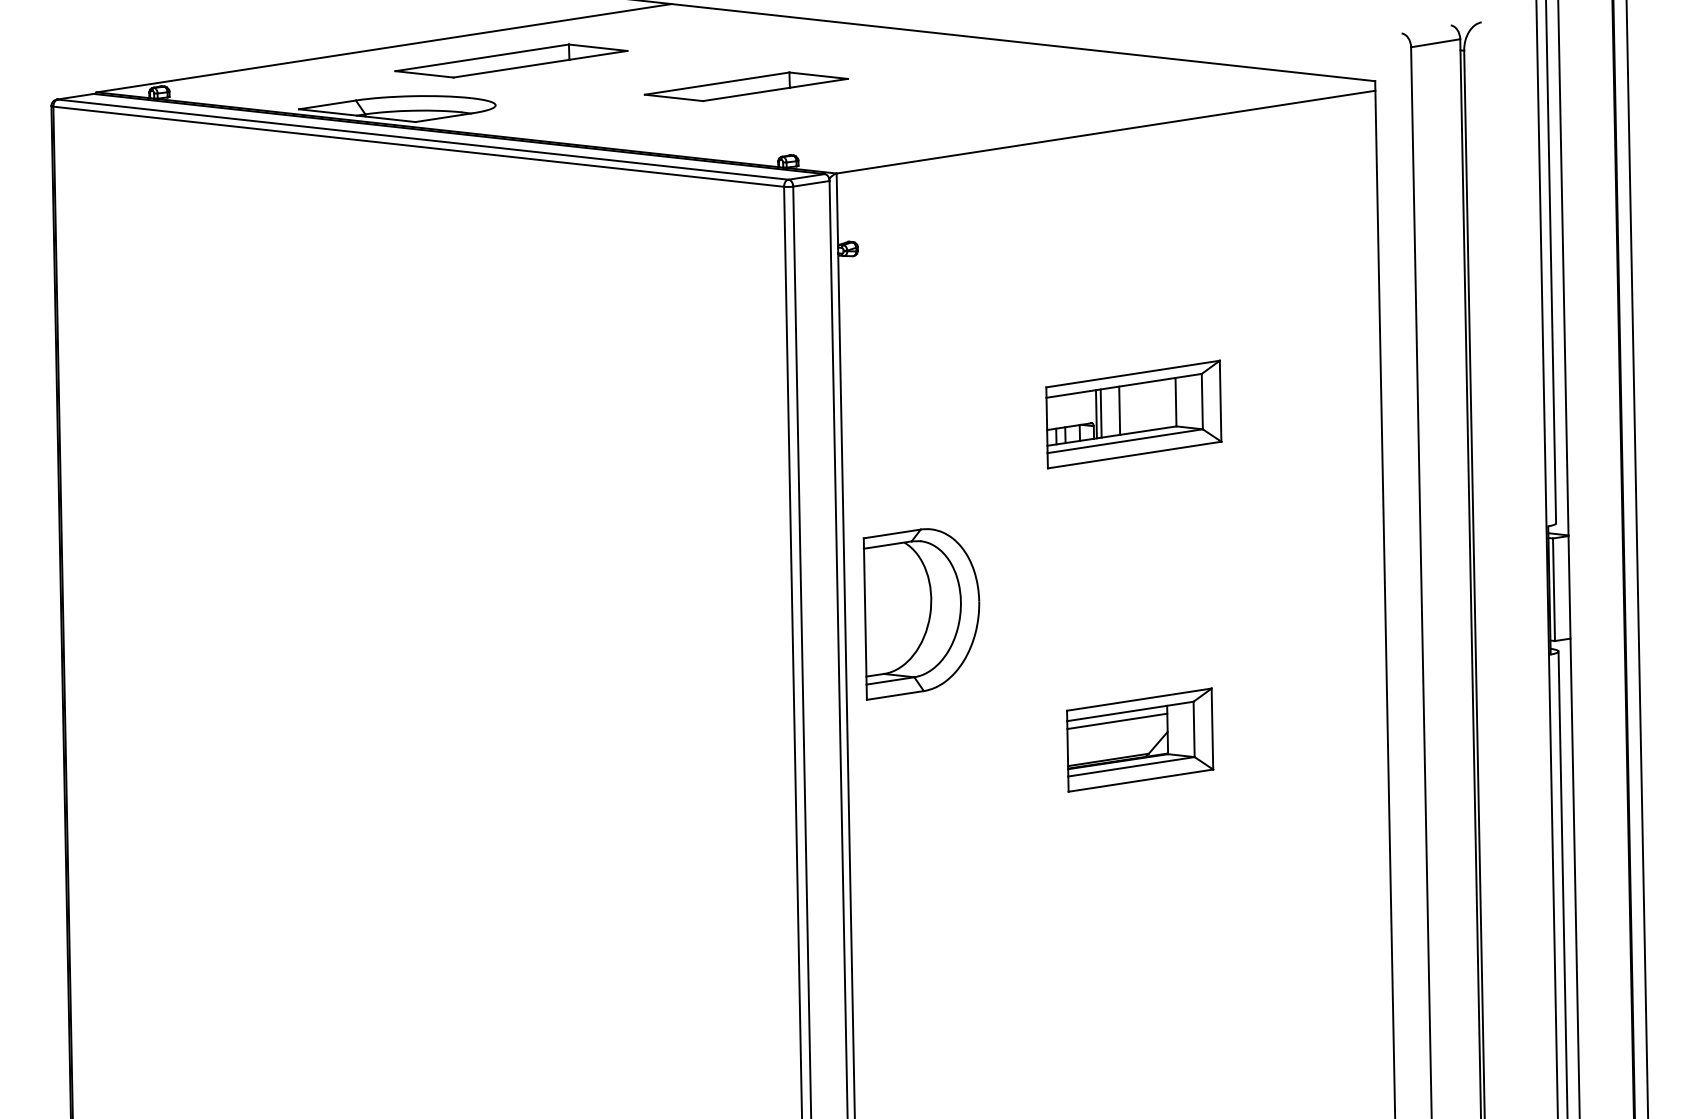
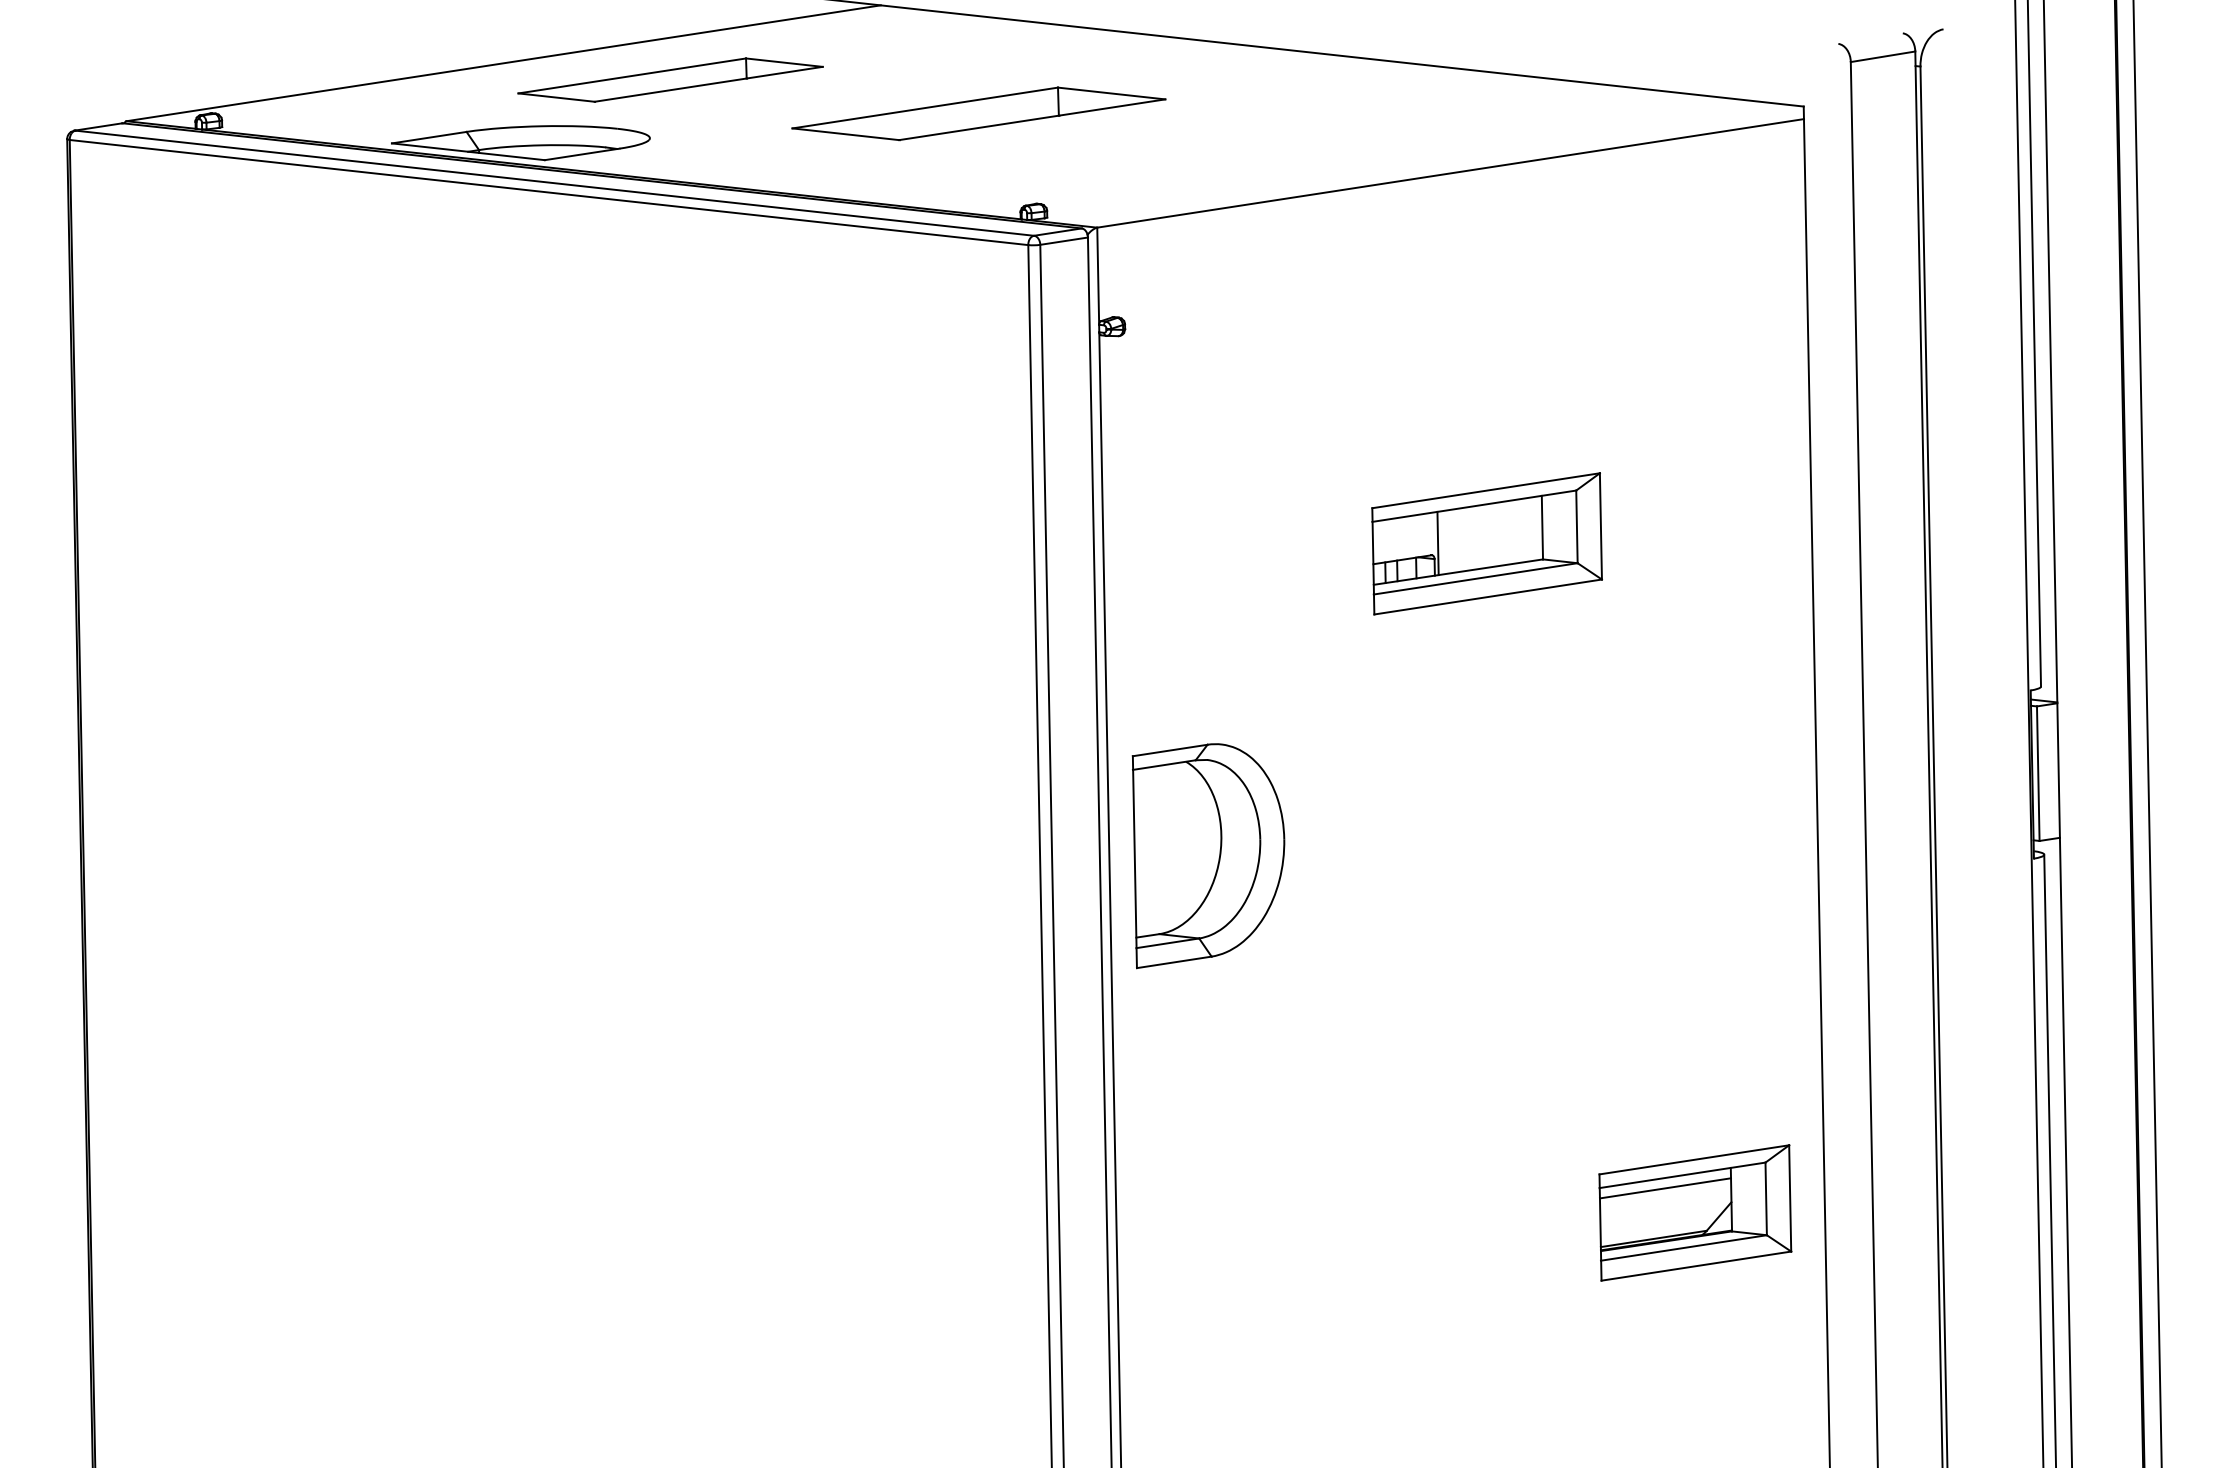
part: (746, 86) -> (978, 113), size x1.4
line: (1119, 410) -> (1468, 538), removed
line: (1100, 413) -> (1443, 542), removed
part: (921, 614) -> (1208, 856), moved
part: (1140, 739) -> (1695, 1212), moved

